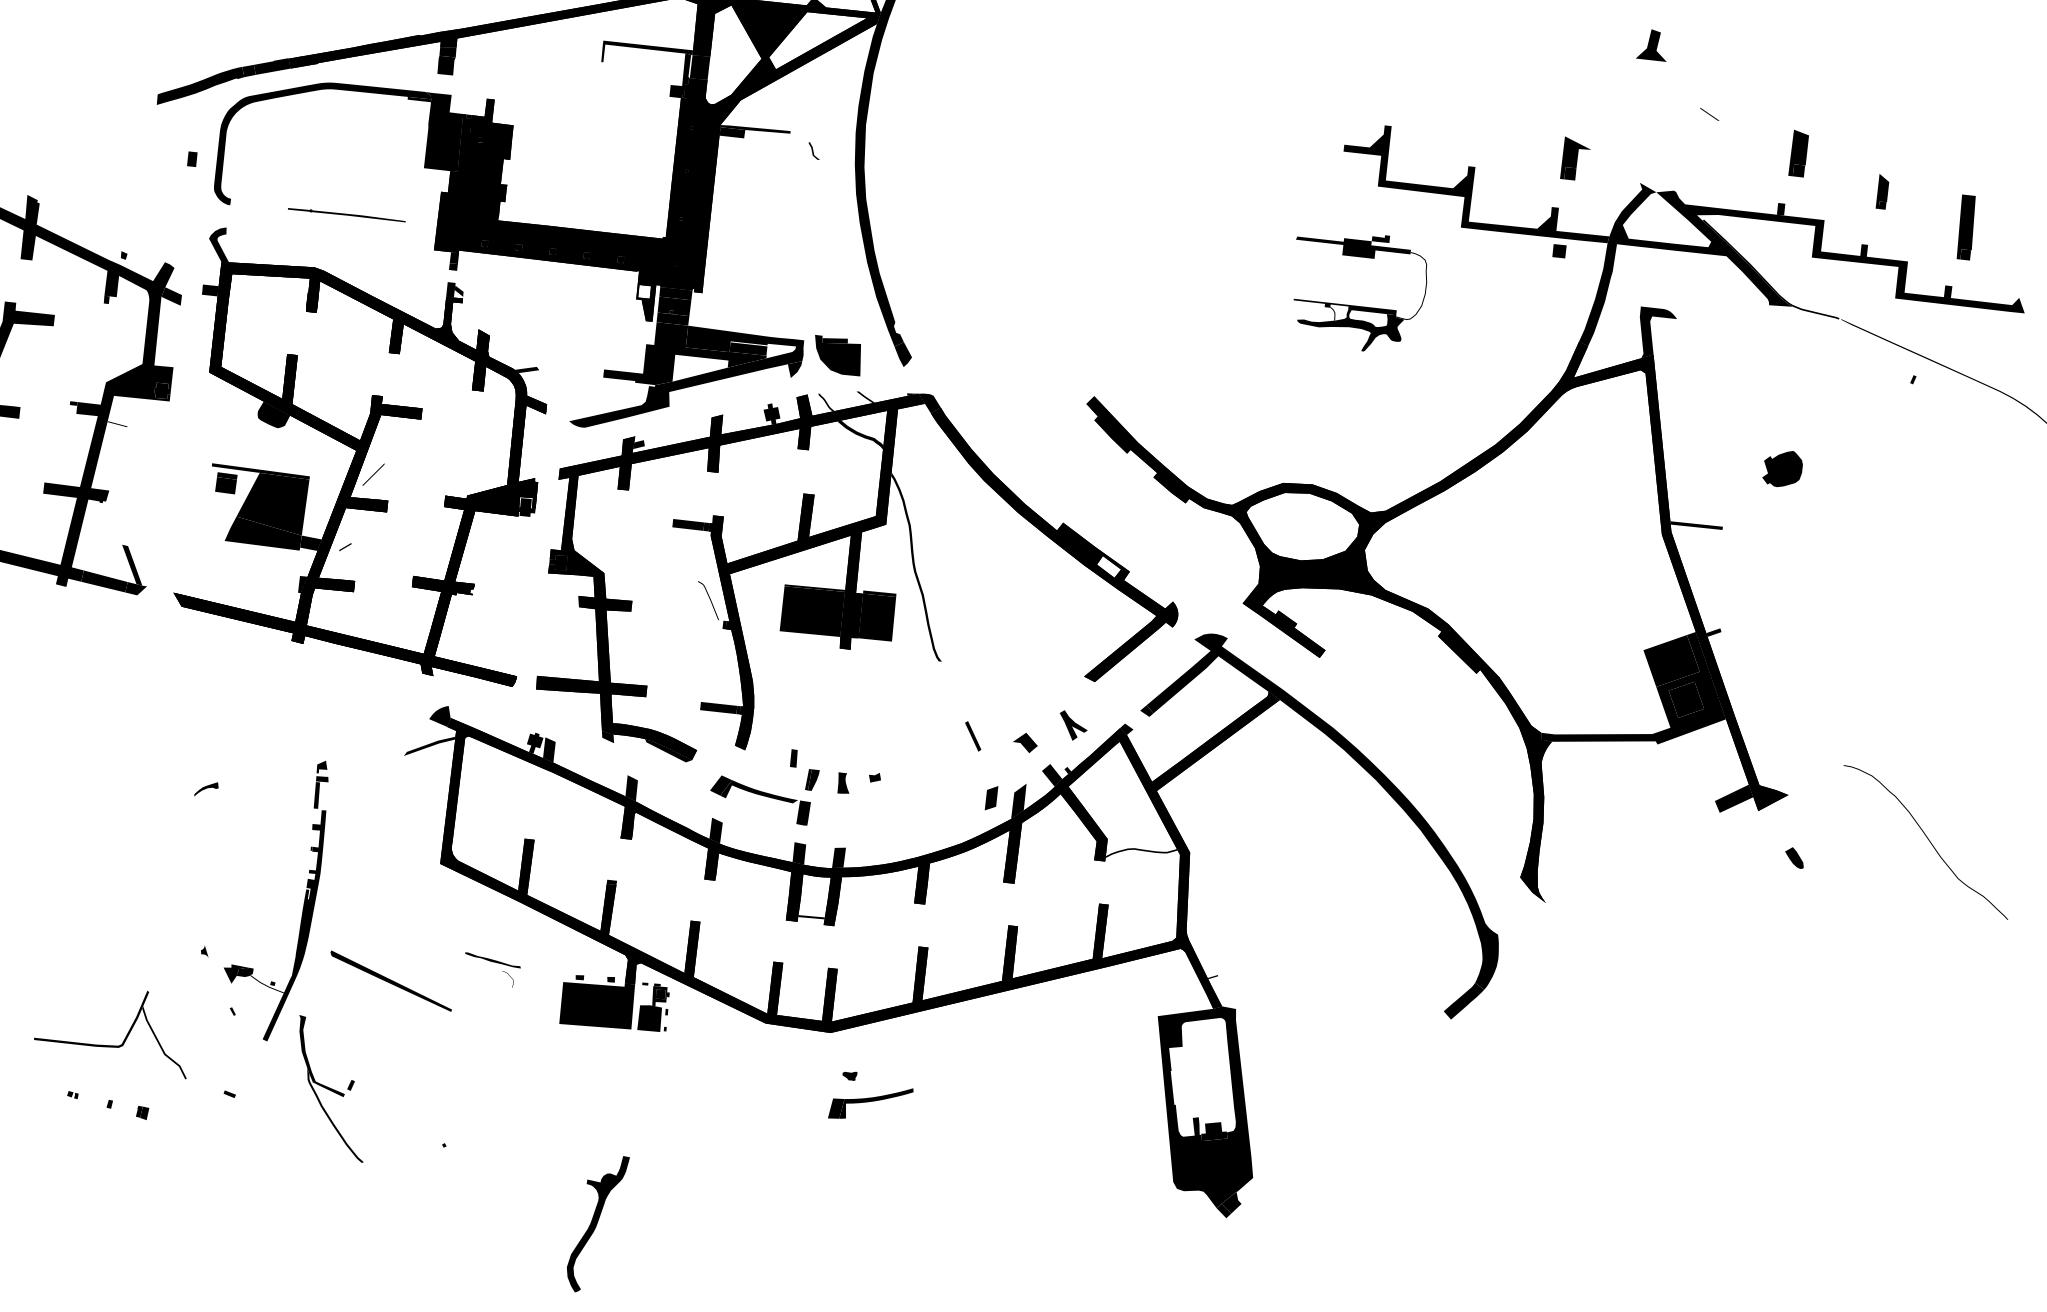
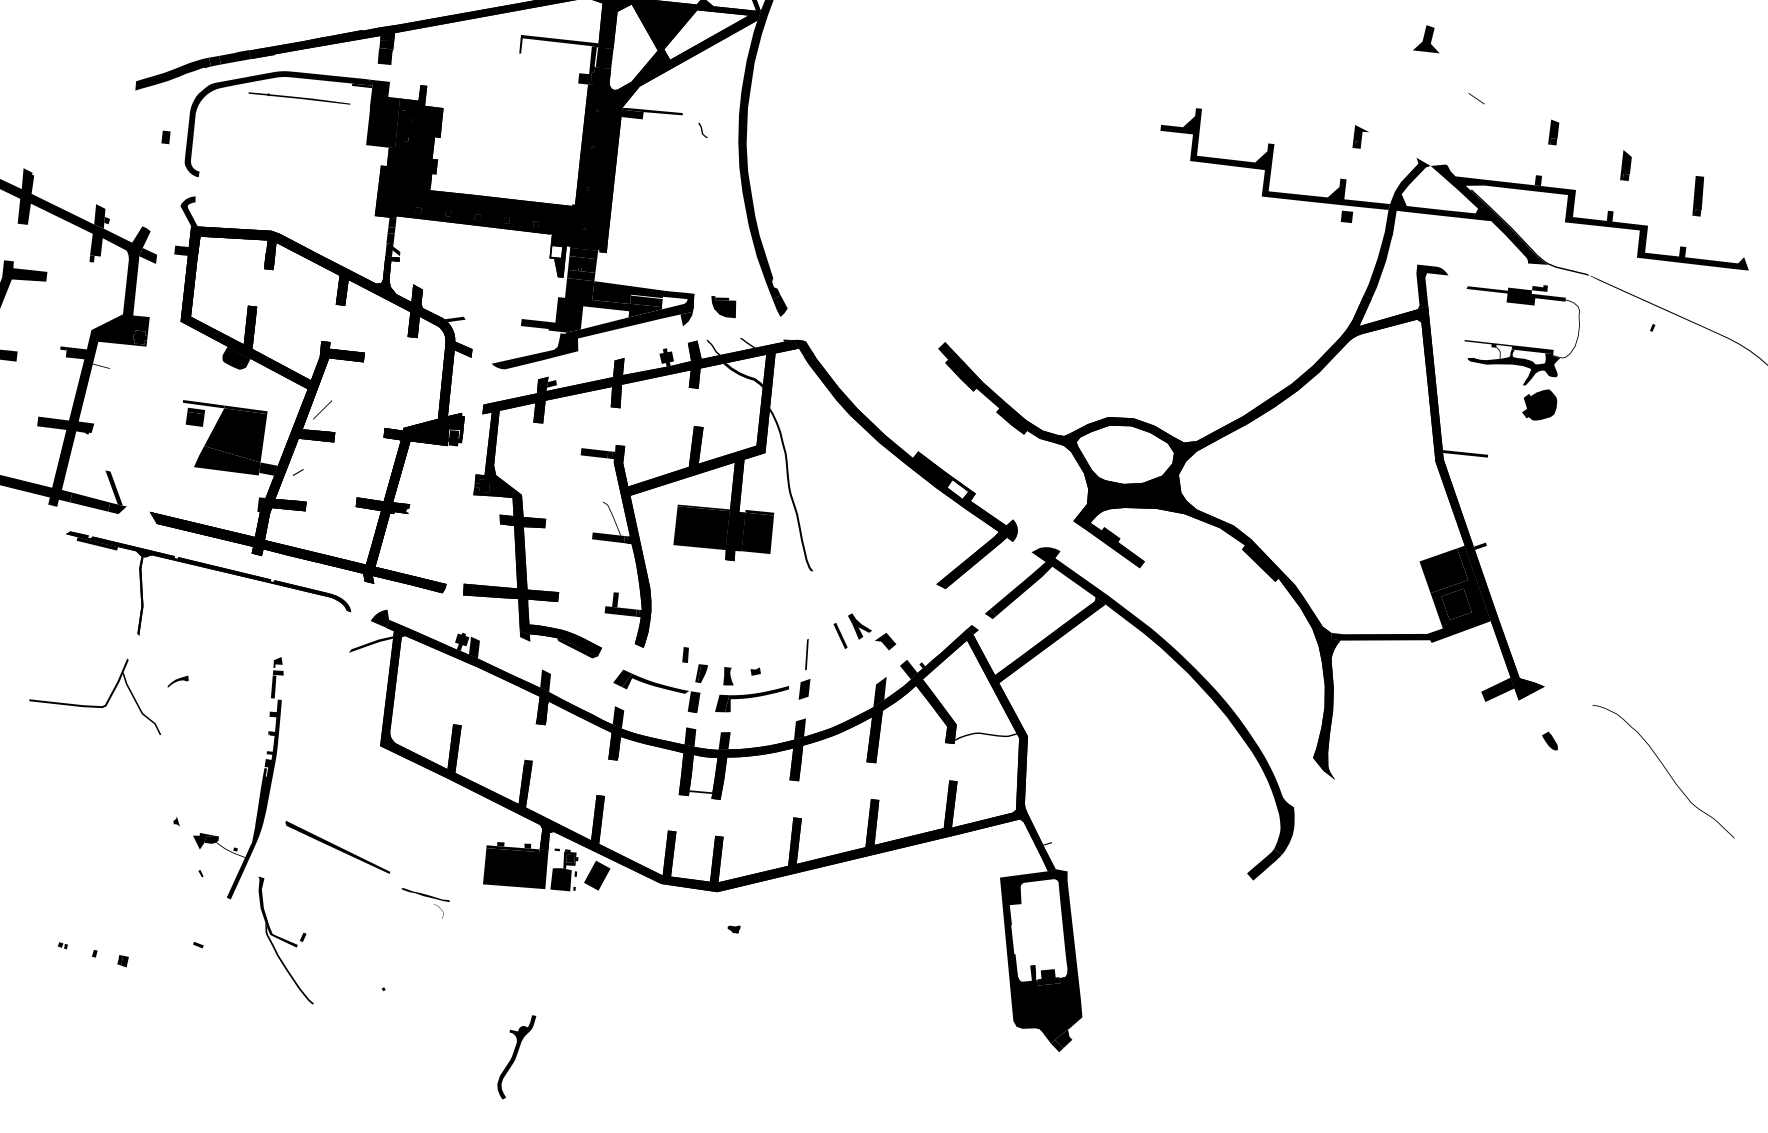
part: (1798, 153) -> (1553, 132), size x0.62
part: (1575, 158) -> (1360, 136), size x0.62
line: (346, 215) -> (299, 98), moved
part: (1965, 226) -> (1697, 195), size x0.71
fill: (115, 250) -> (99, 216), added
fill: (452, 275) -> (390, 237), added
part: (1357, 305) -> (1519, 345), moved
part: (837, 355) -> (723, 306), size x0.62
fill: (704, 622) -> (608, 537), added
part: (244, 659) -> (211, 569), added
fill: (712, 694) -> (615, 599), added
part: (1073, 725) -> (859, 626), moved
fill: (934, 757) -> (807, 654), added
part: (991, 798) -> (804, 689), moved
part: (1925, 842) -> (1663, 771), moved
fill: (926, 843) -> (800, 728), added
part: (492, 962) -> (425, 896), moved
fill: (593, 982) -> (512, 848), added
part: (691, 1013) -> (597, 875), added
part: (110, 1045) -> (95, 706), moved
part: (870, 1103) -> (751, 699), moved
part: (598, 1223) -> (516, 1056), size x0.71

